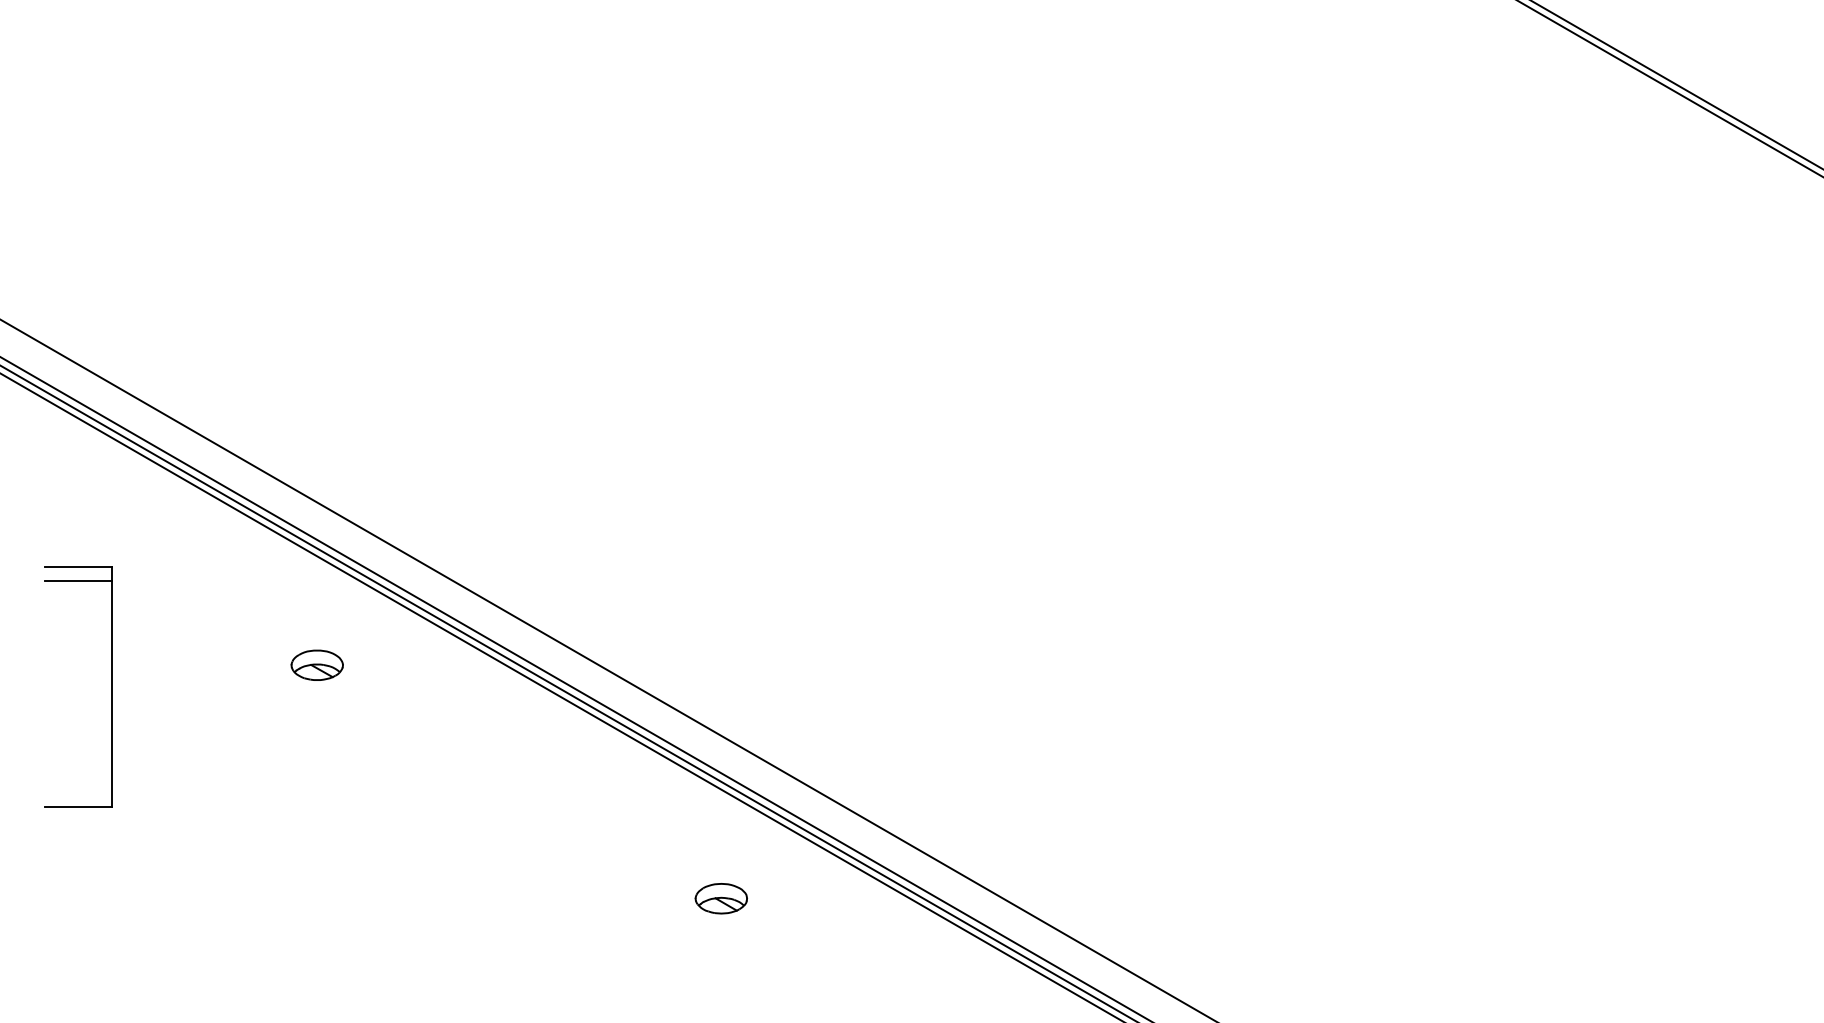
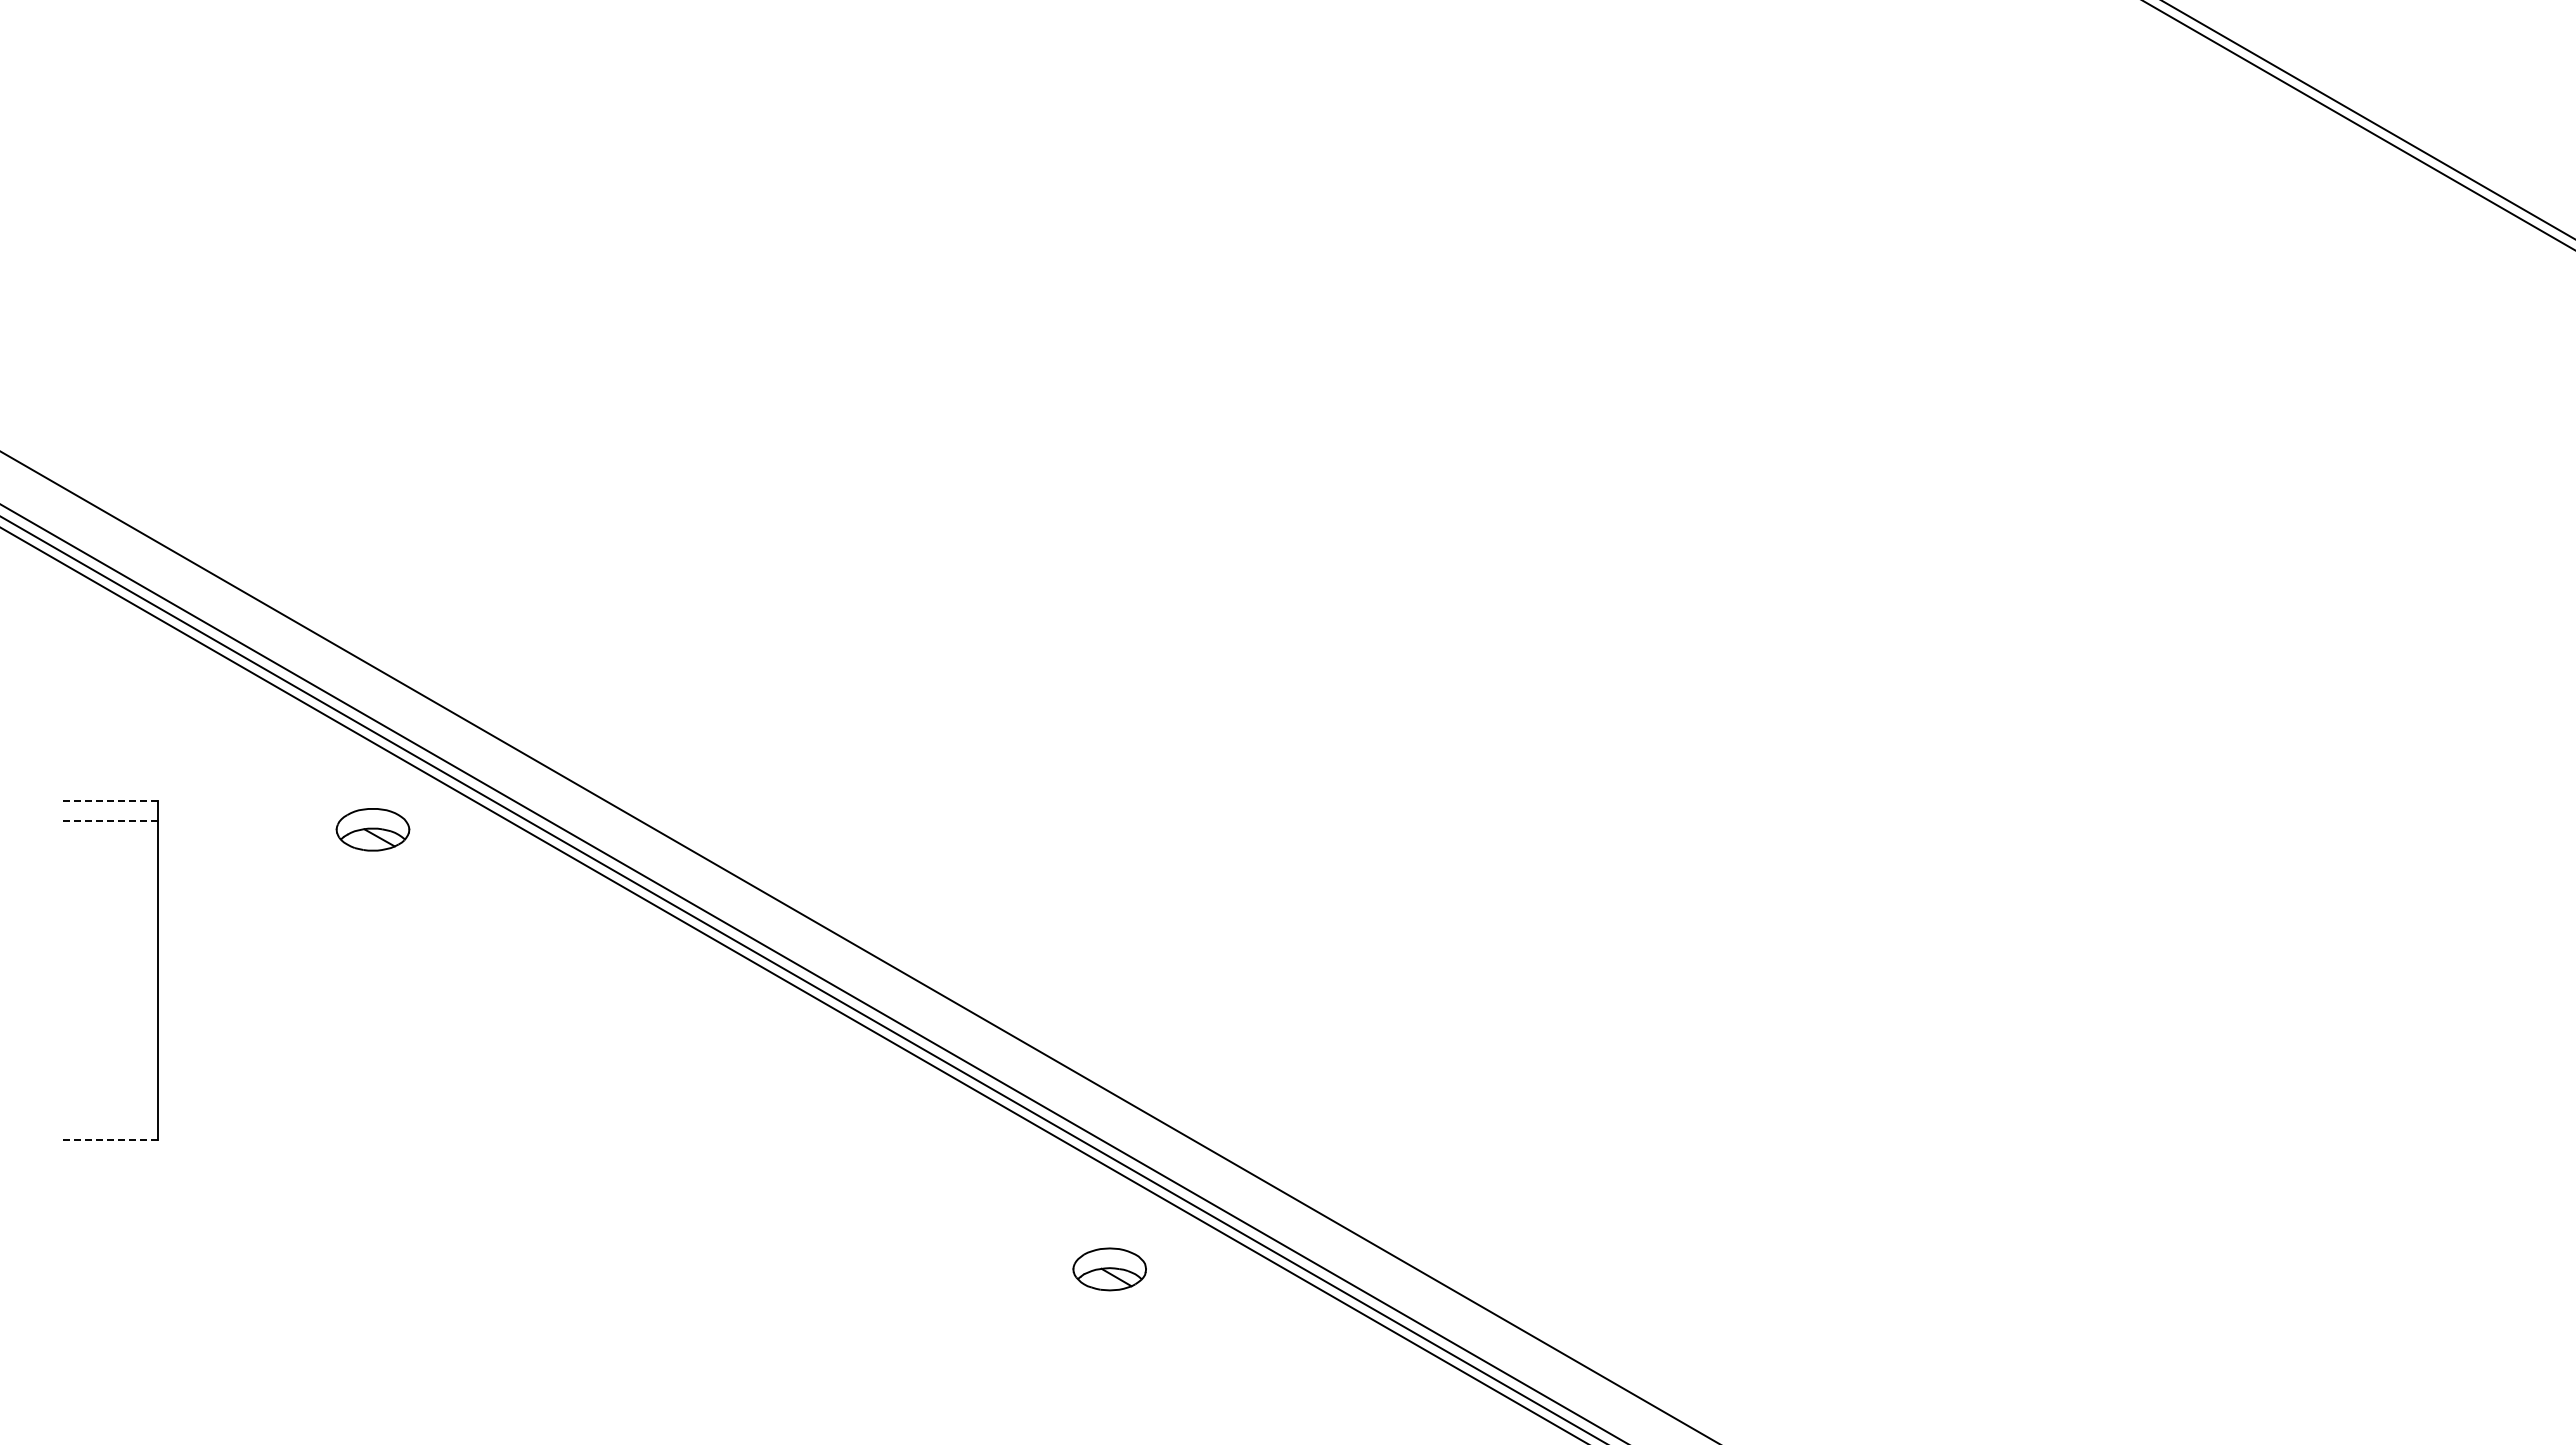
line: (78, 566) -> (110, 800), solid -> dashed
line: (78, 580) -> (110, 820), solid -> dashed
part: (316, 665) -> (372, 829), moved
line: (78, 807) -> (110, 1140), solid -> dashed
part: (721, 898) -> (1109, 1269), moved

